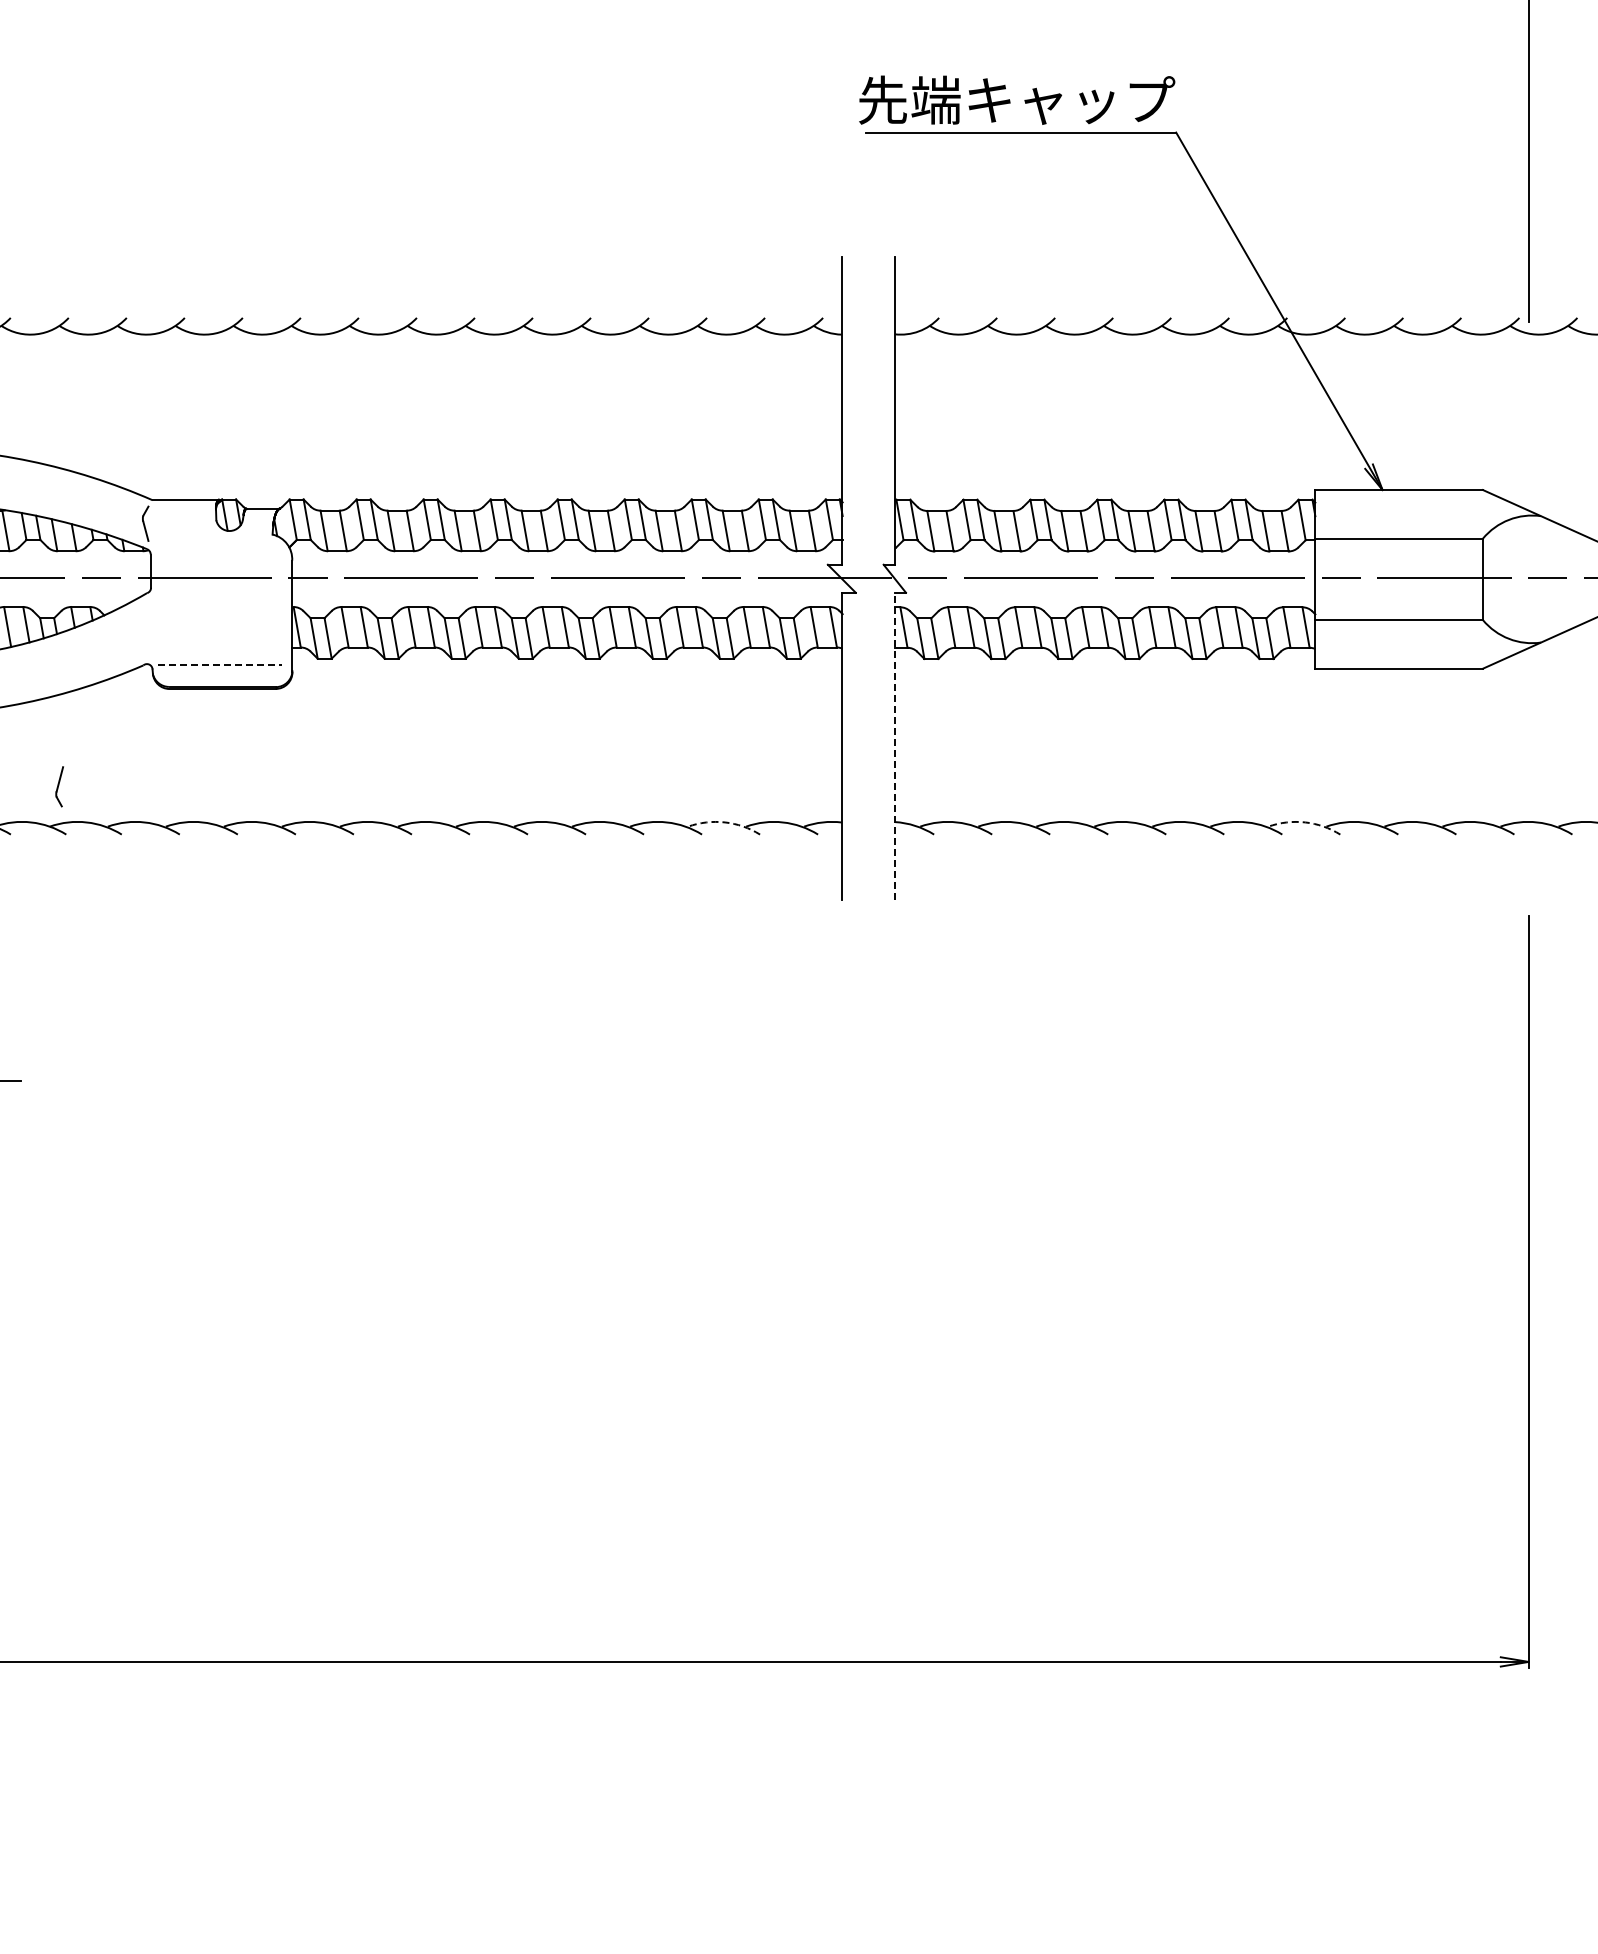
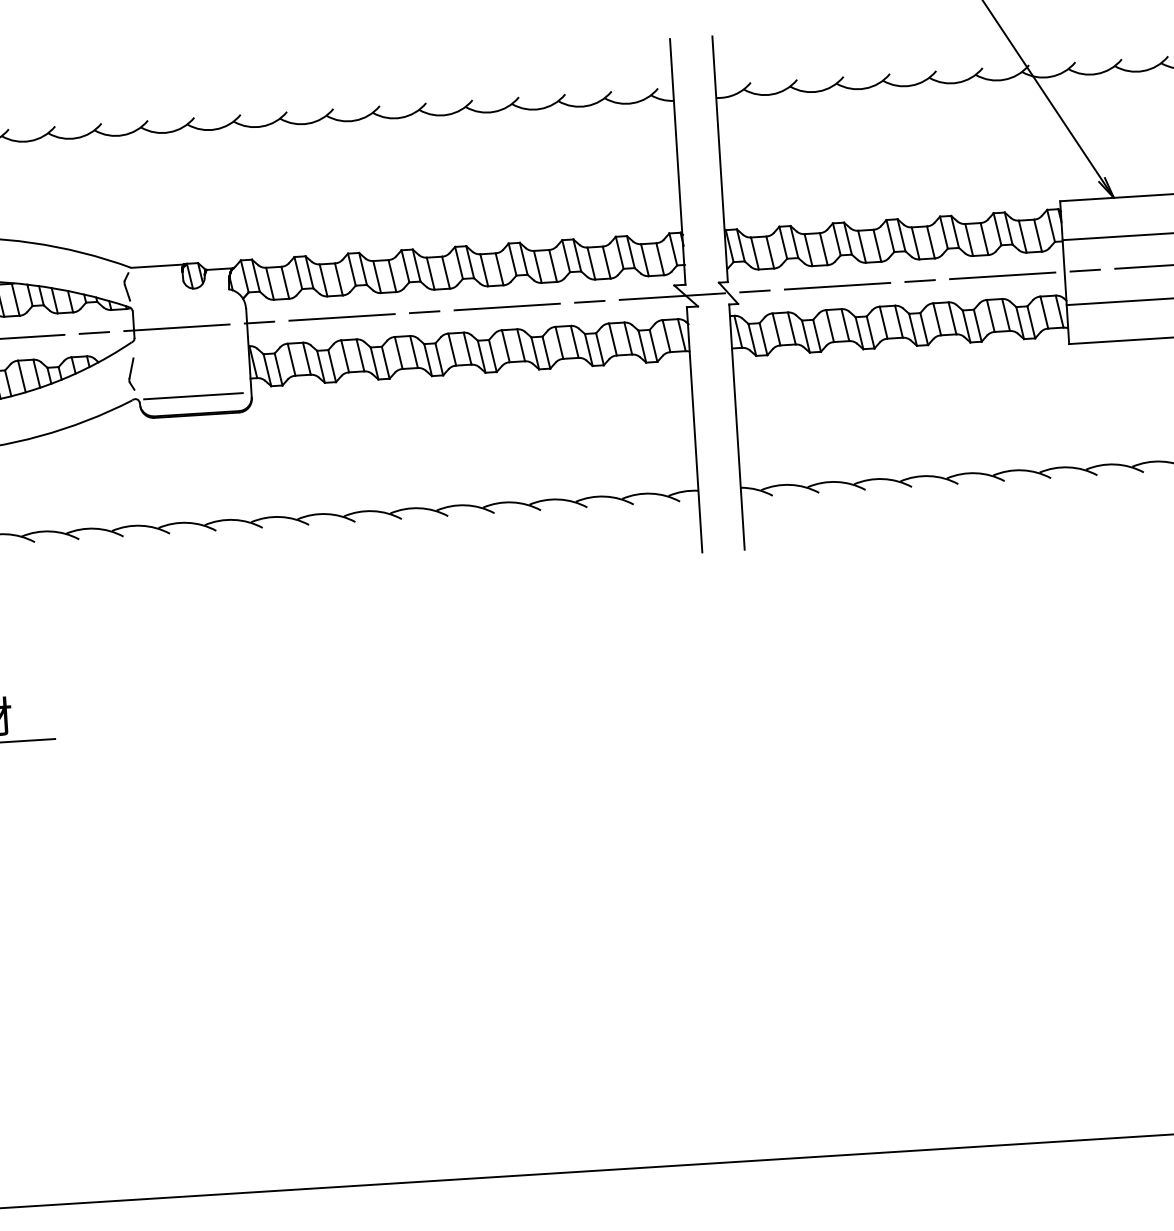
line: (219, 665) -> (193, 396), dashed -> solid
line: (894, 745) -> (736, 426), dashed -> solid
part: (59, 786) -> (131, 373), moved
arc: (725, 822) -> (605, 496), dashed -> solid
arc: (1305, 822) -> (1069, 467), dashed -> solid

